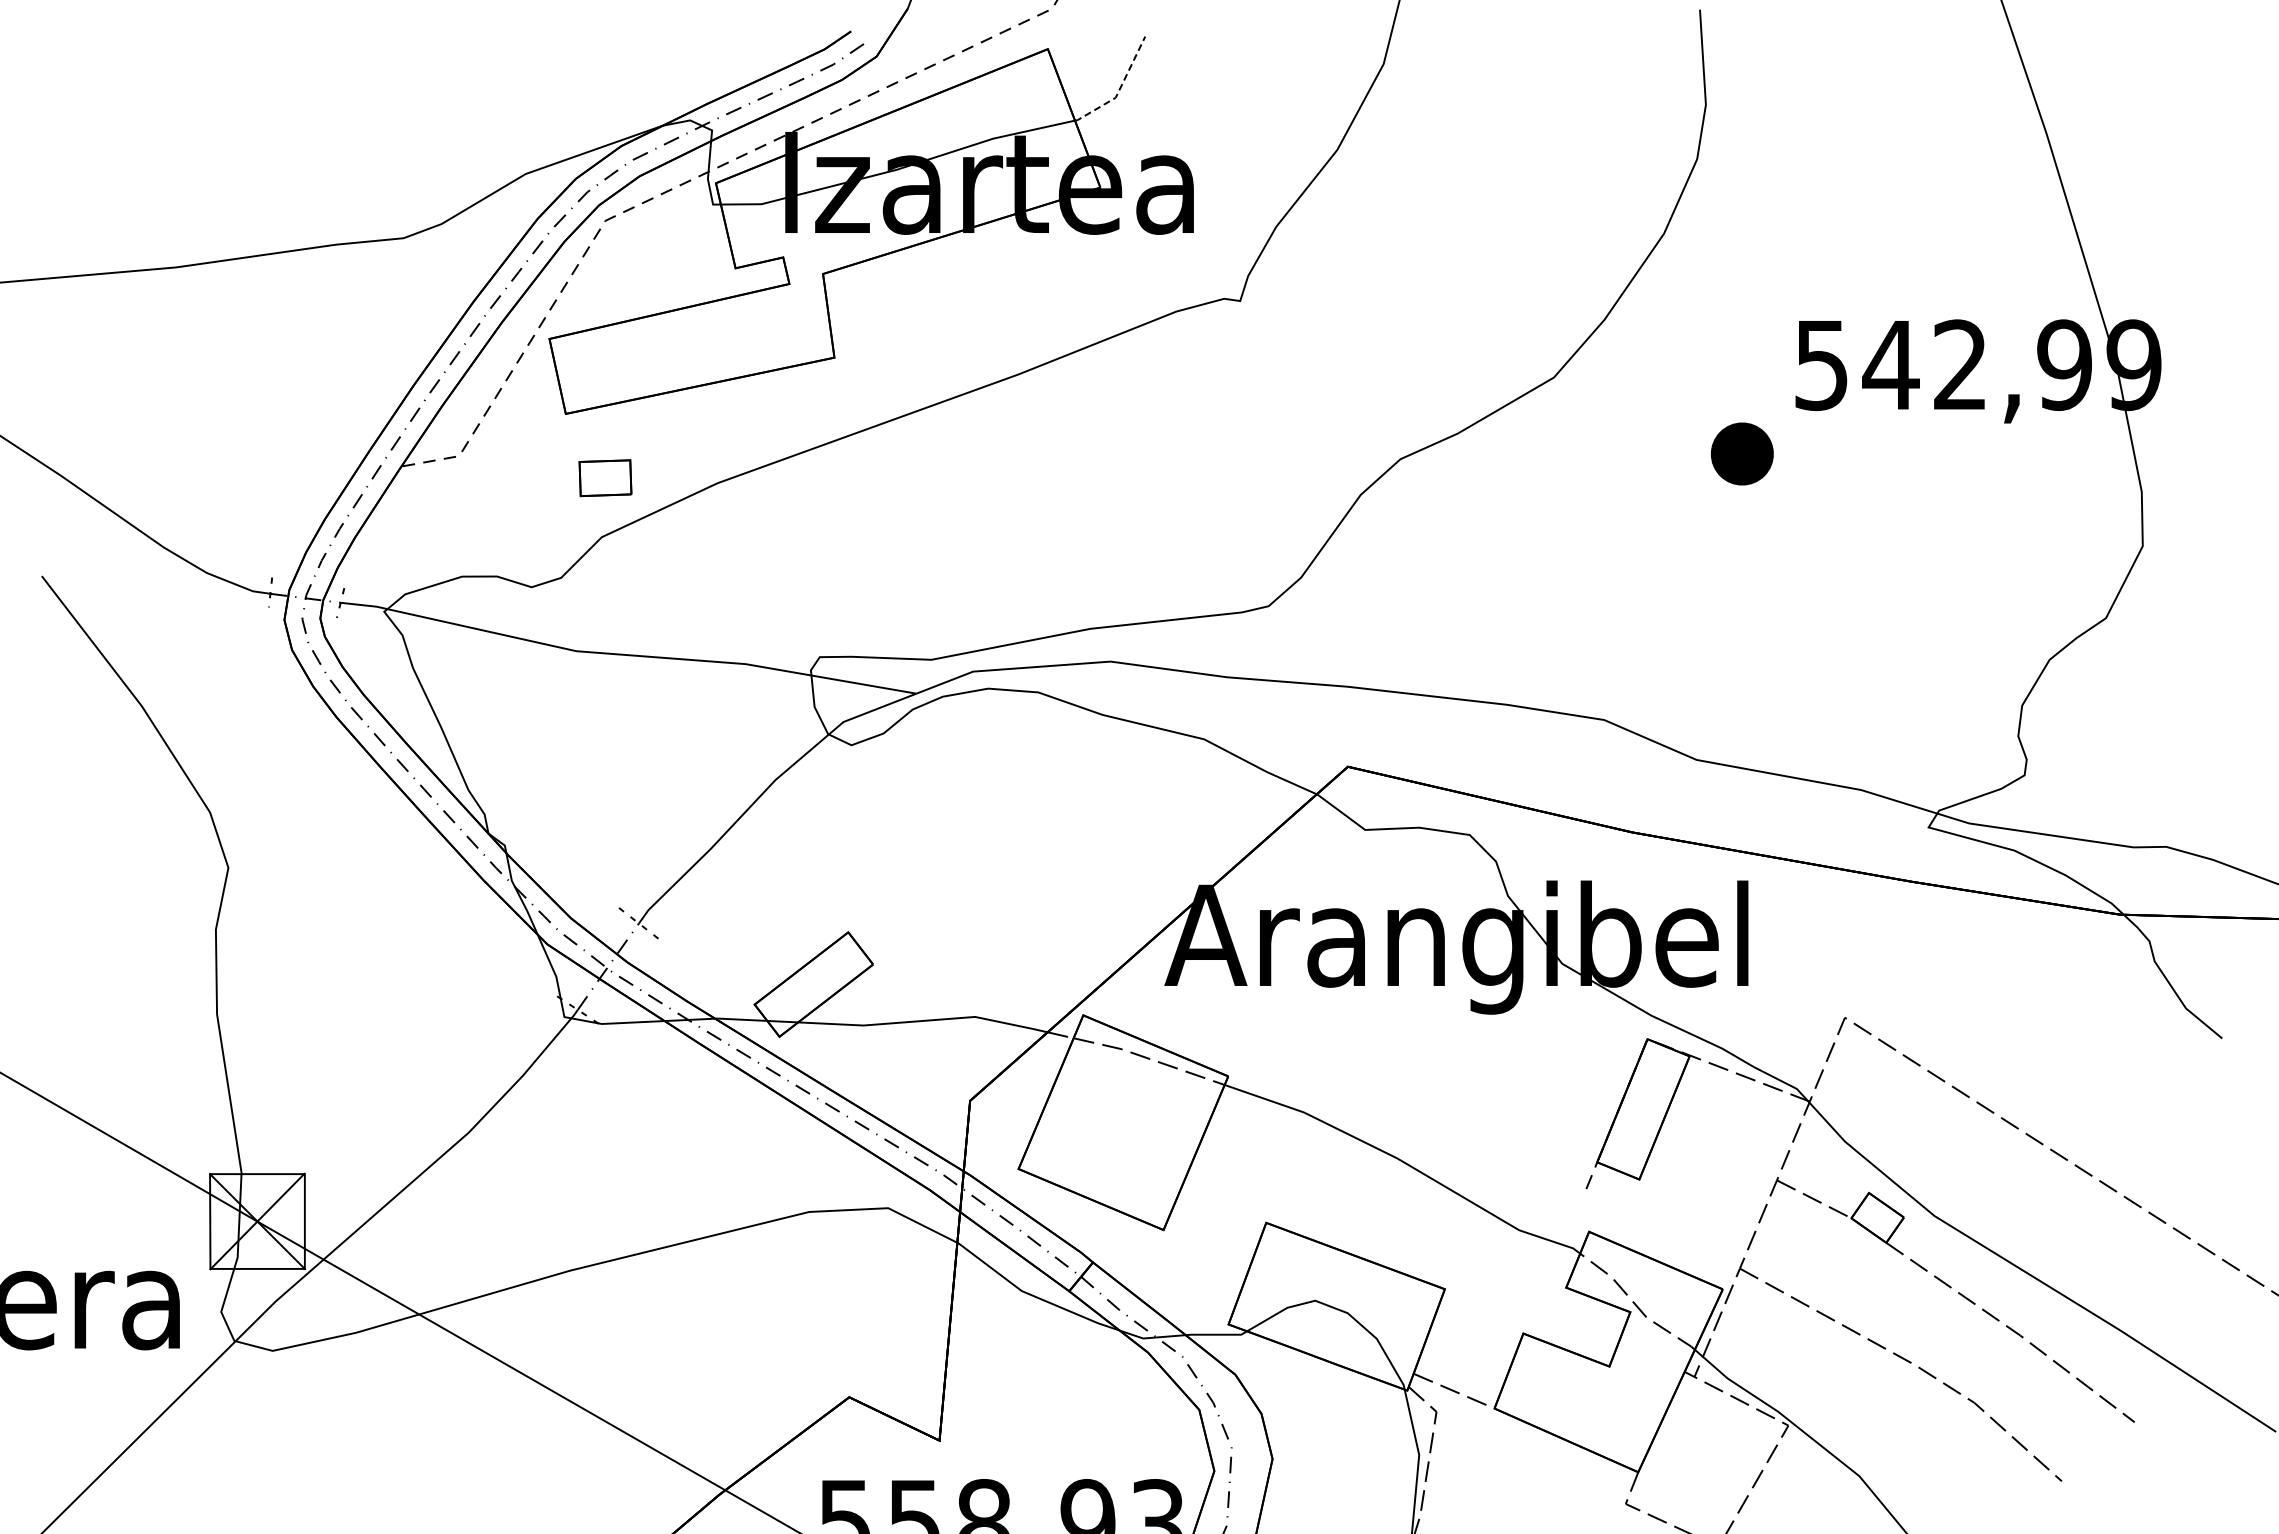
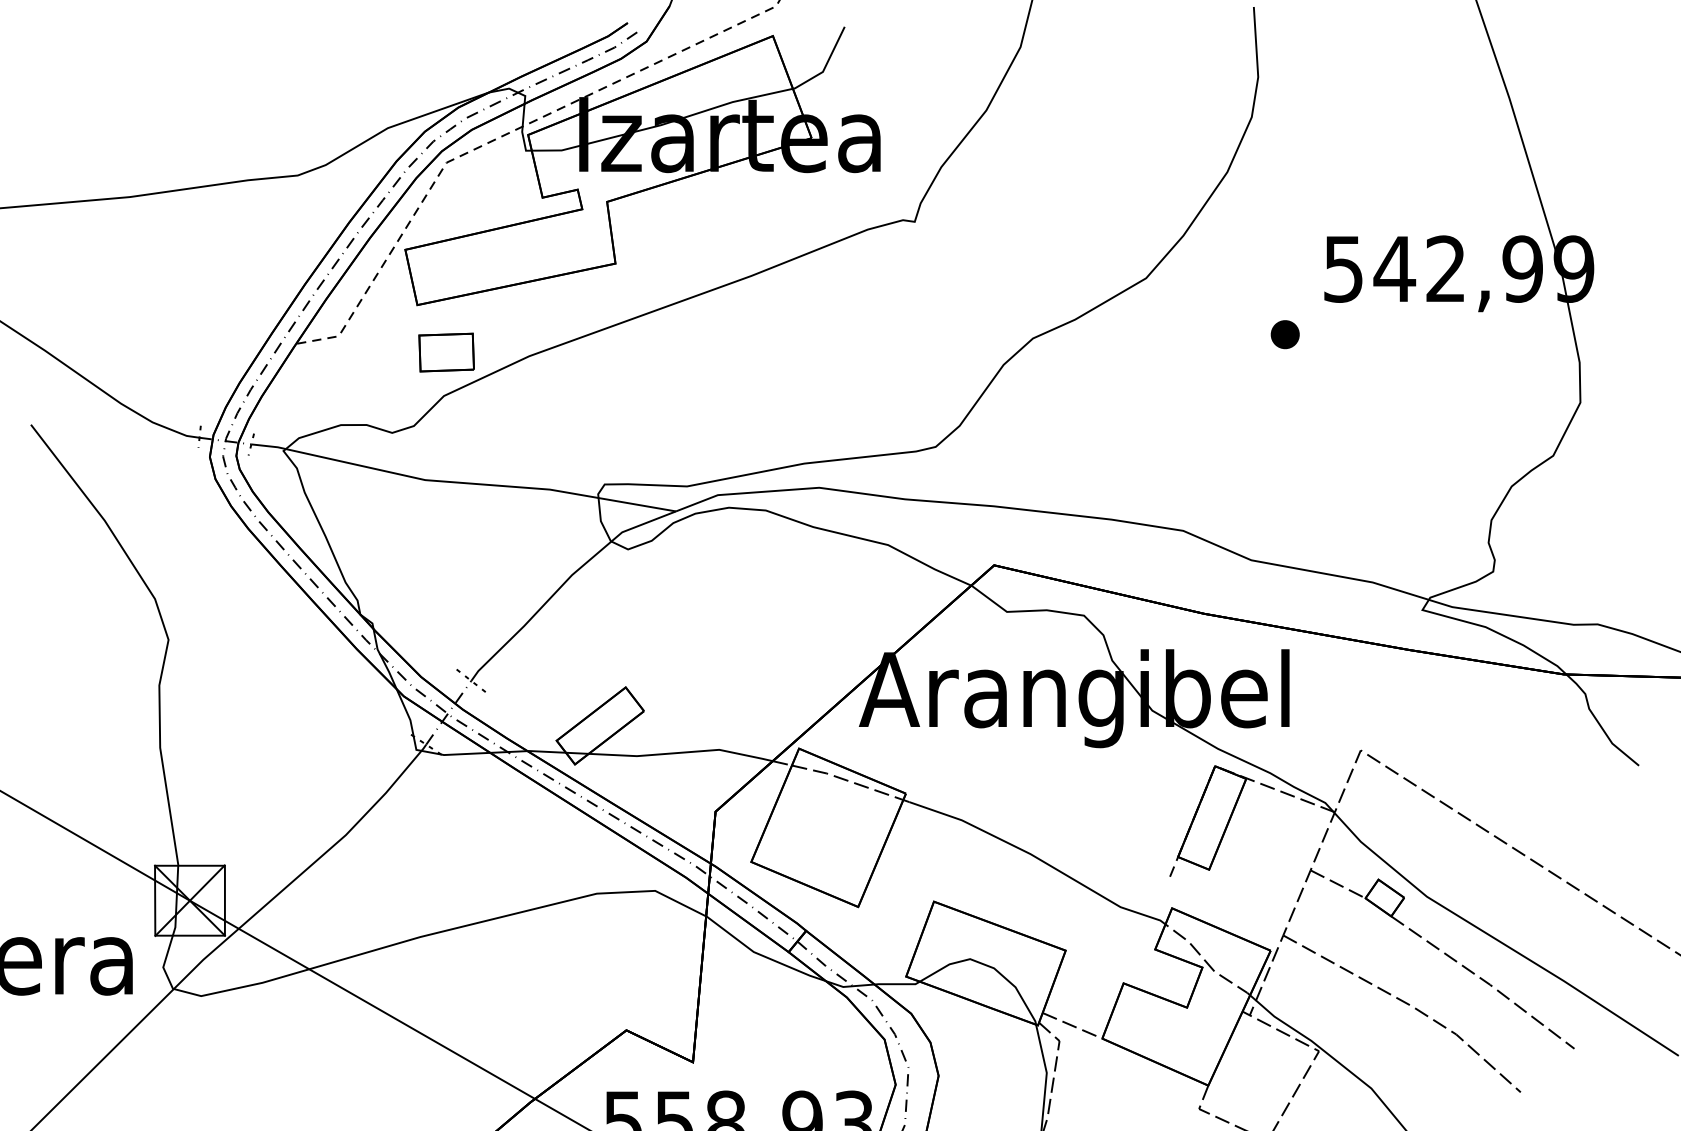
line: (1120, 88) -> (826, 65), dashed -> solid
part: (1742, 453) -> (1285, 334), size x0.62
part: (605, 477) -> (446, 351), size x1.43

